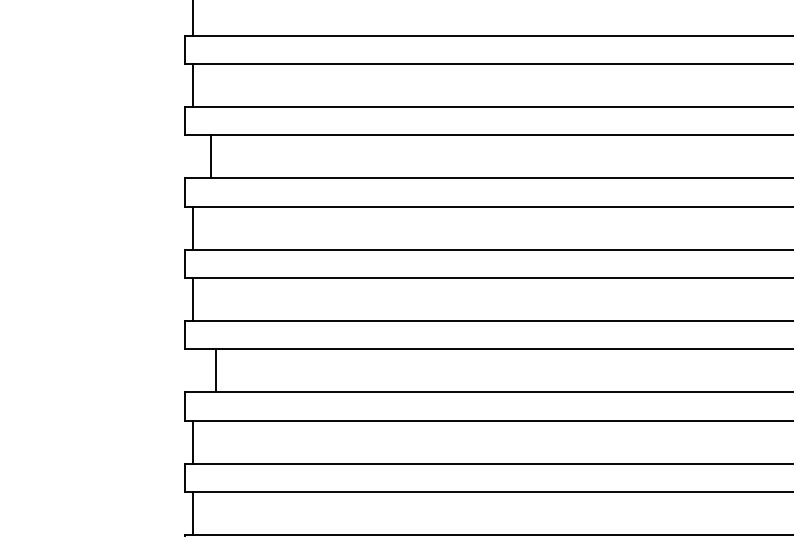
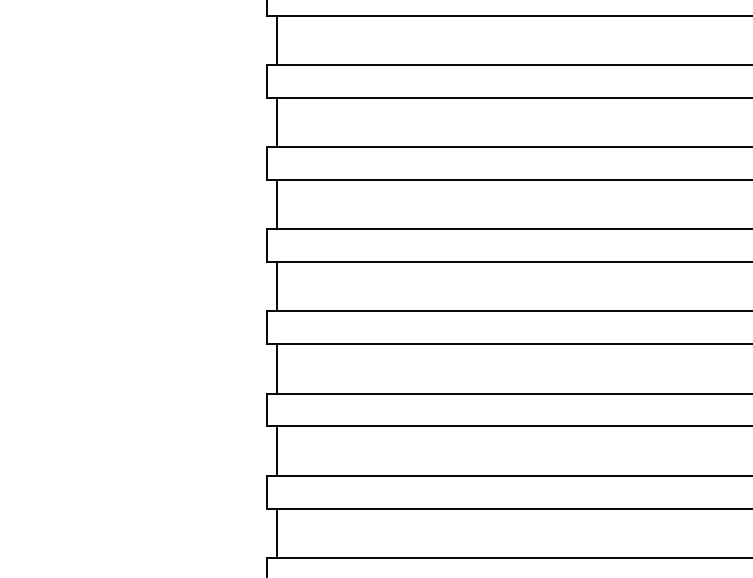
line: (211, 156) -> (277, 204), moved
line: (216, 370) -> (277, 450), moved

